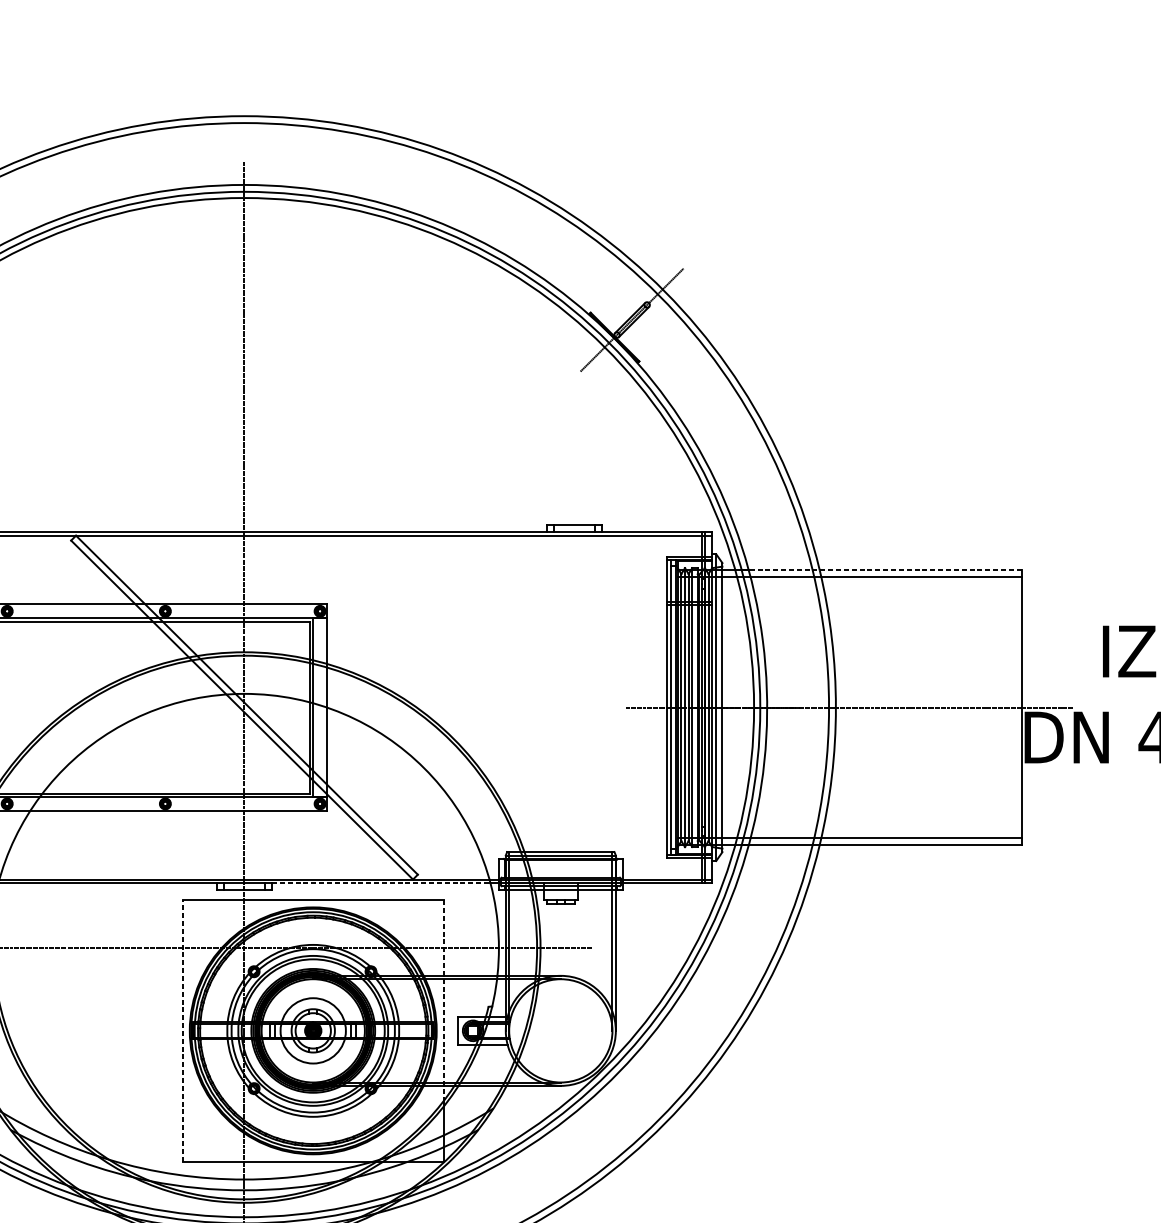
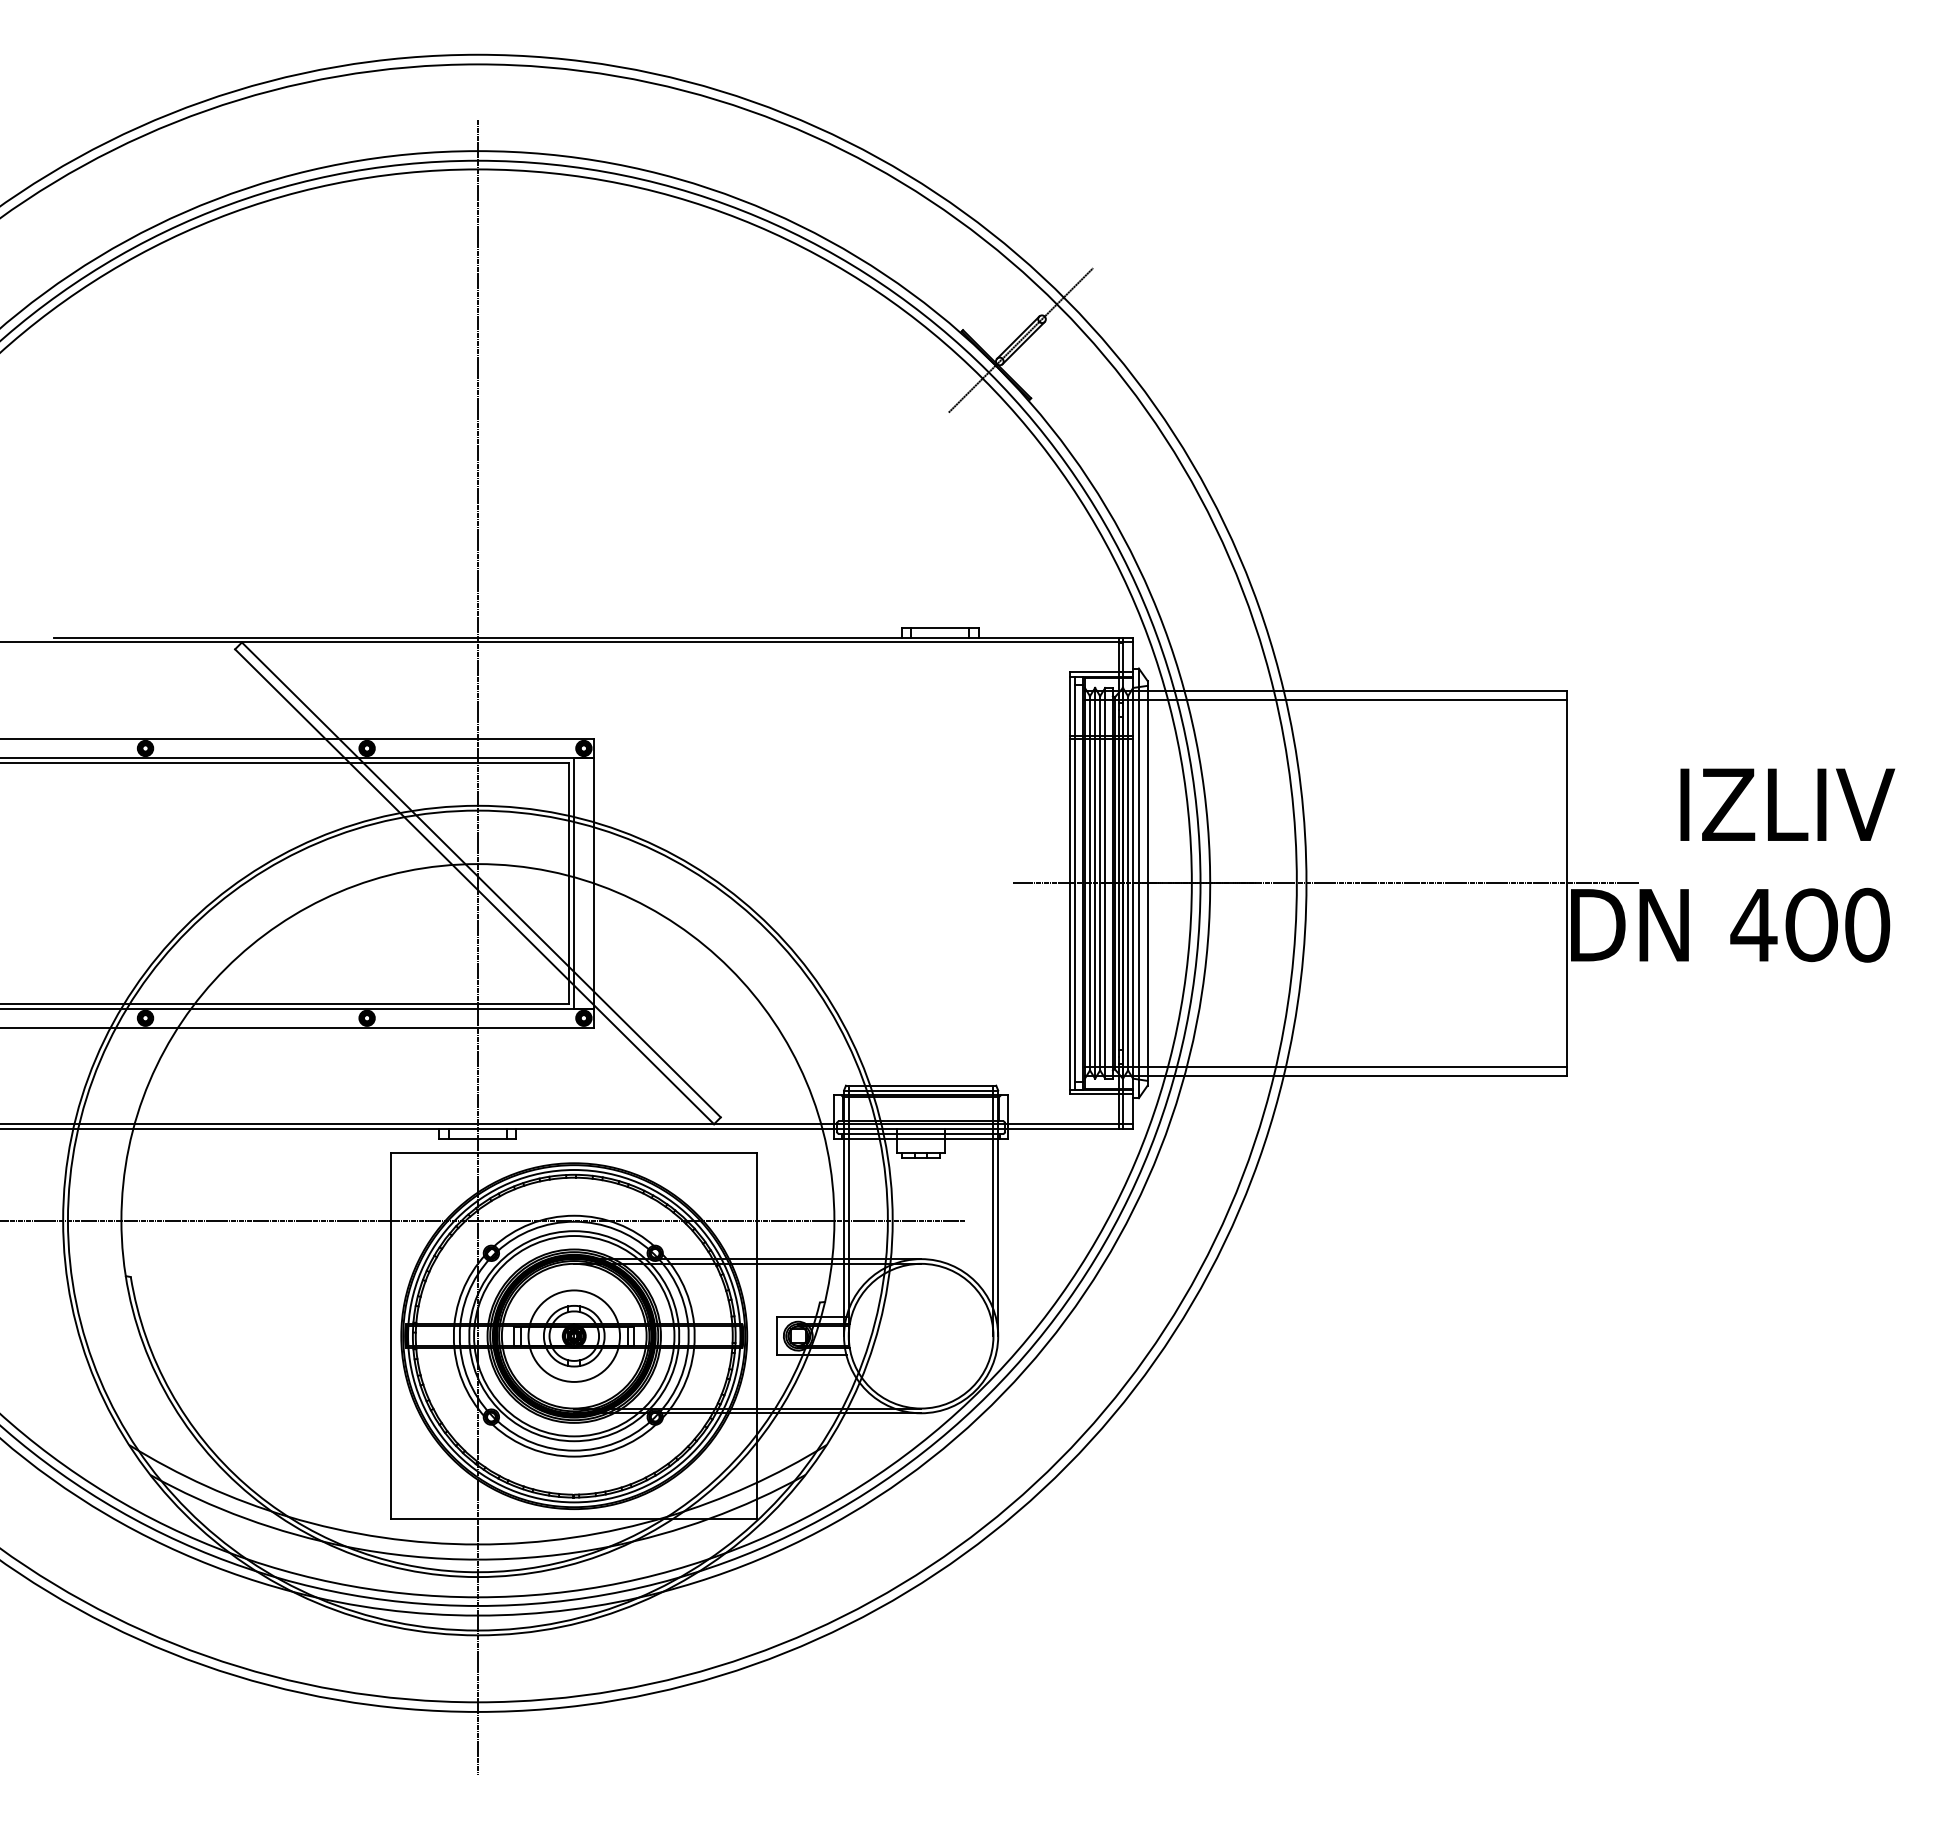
line: (885, 569) -> (1375, 690), dashed -> solid
line: (381, 883) -> (669, 1129), dashed -> solid
line: (444, 1001) -> (757, 1294), dashed -> solid
line: (182, 1030) -> (391, 1335), dashed -> solid

